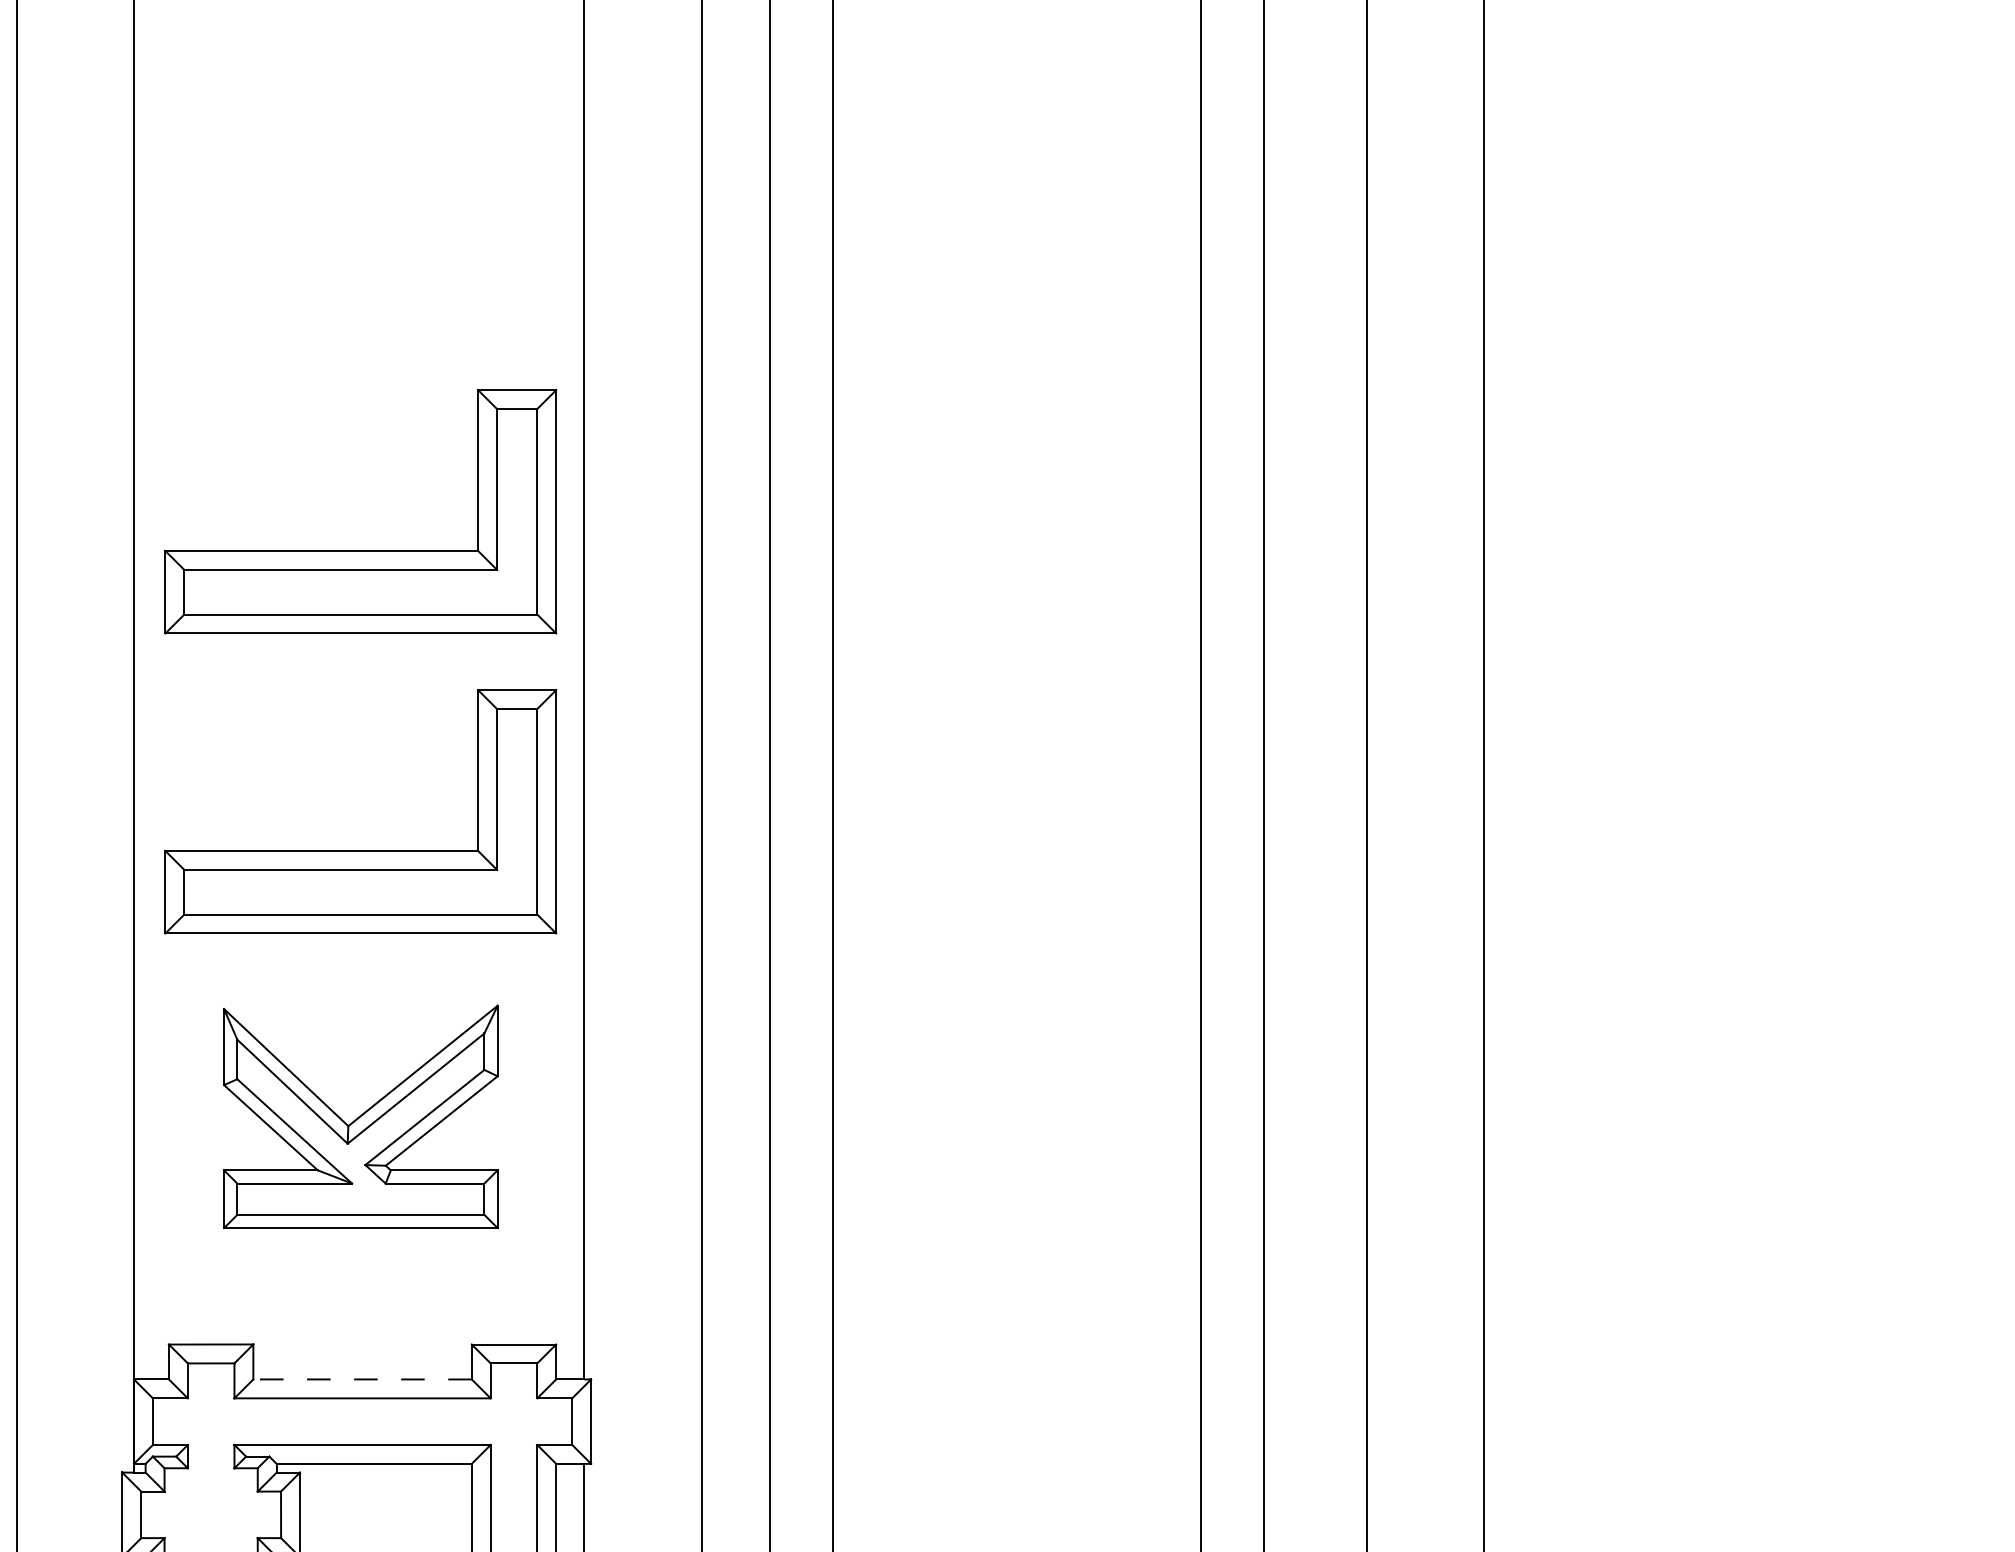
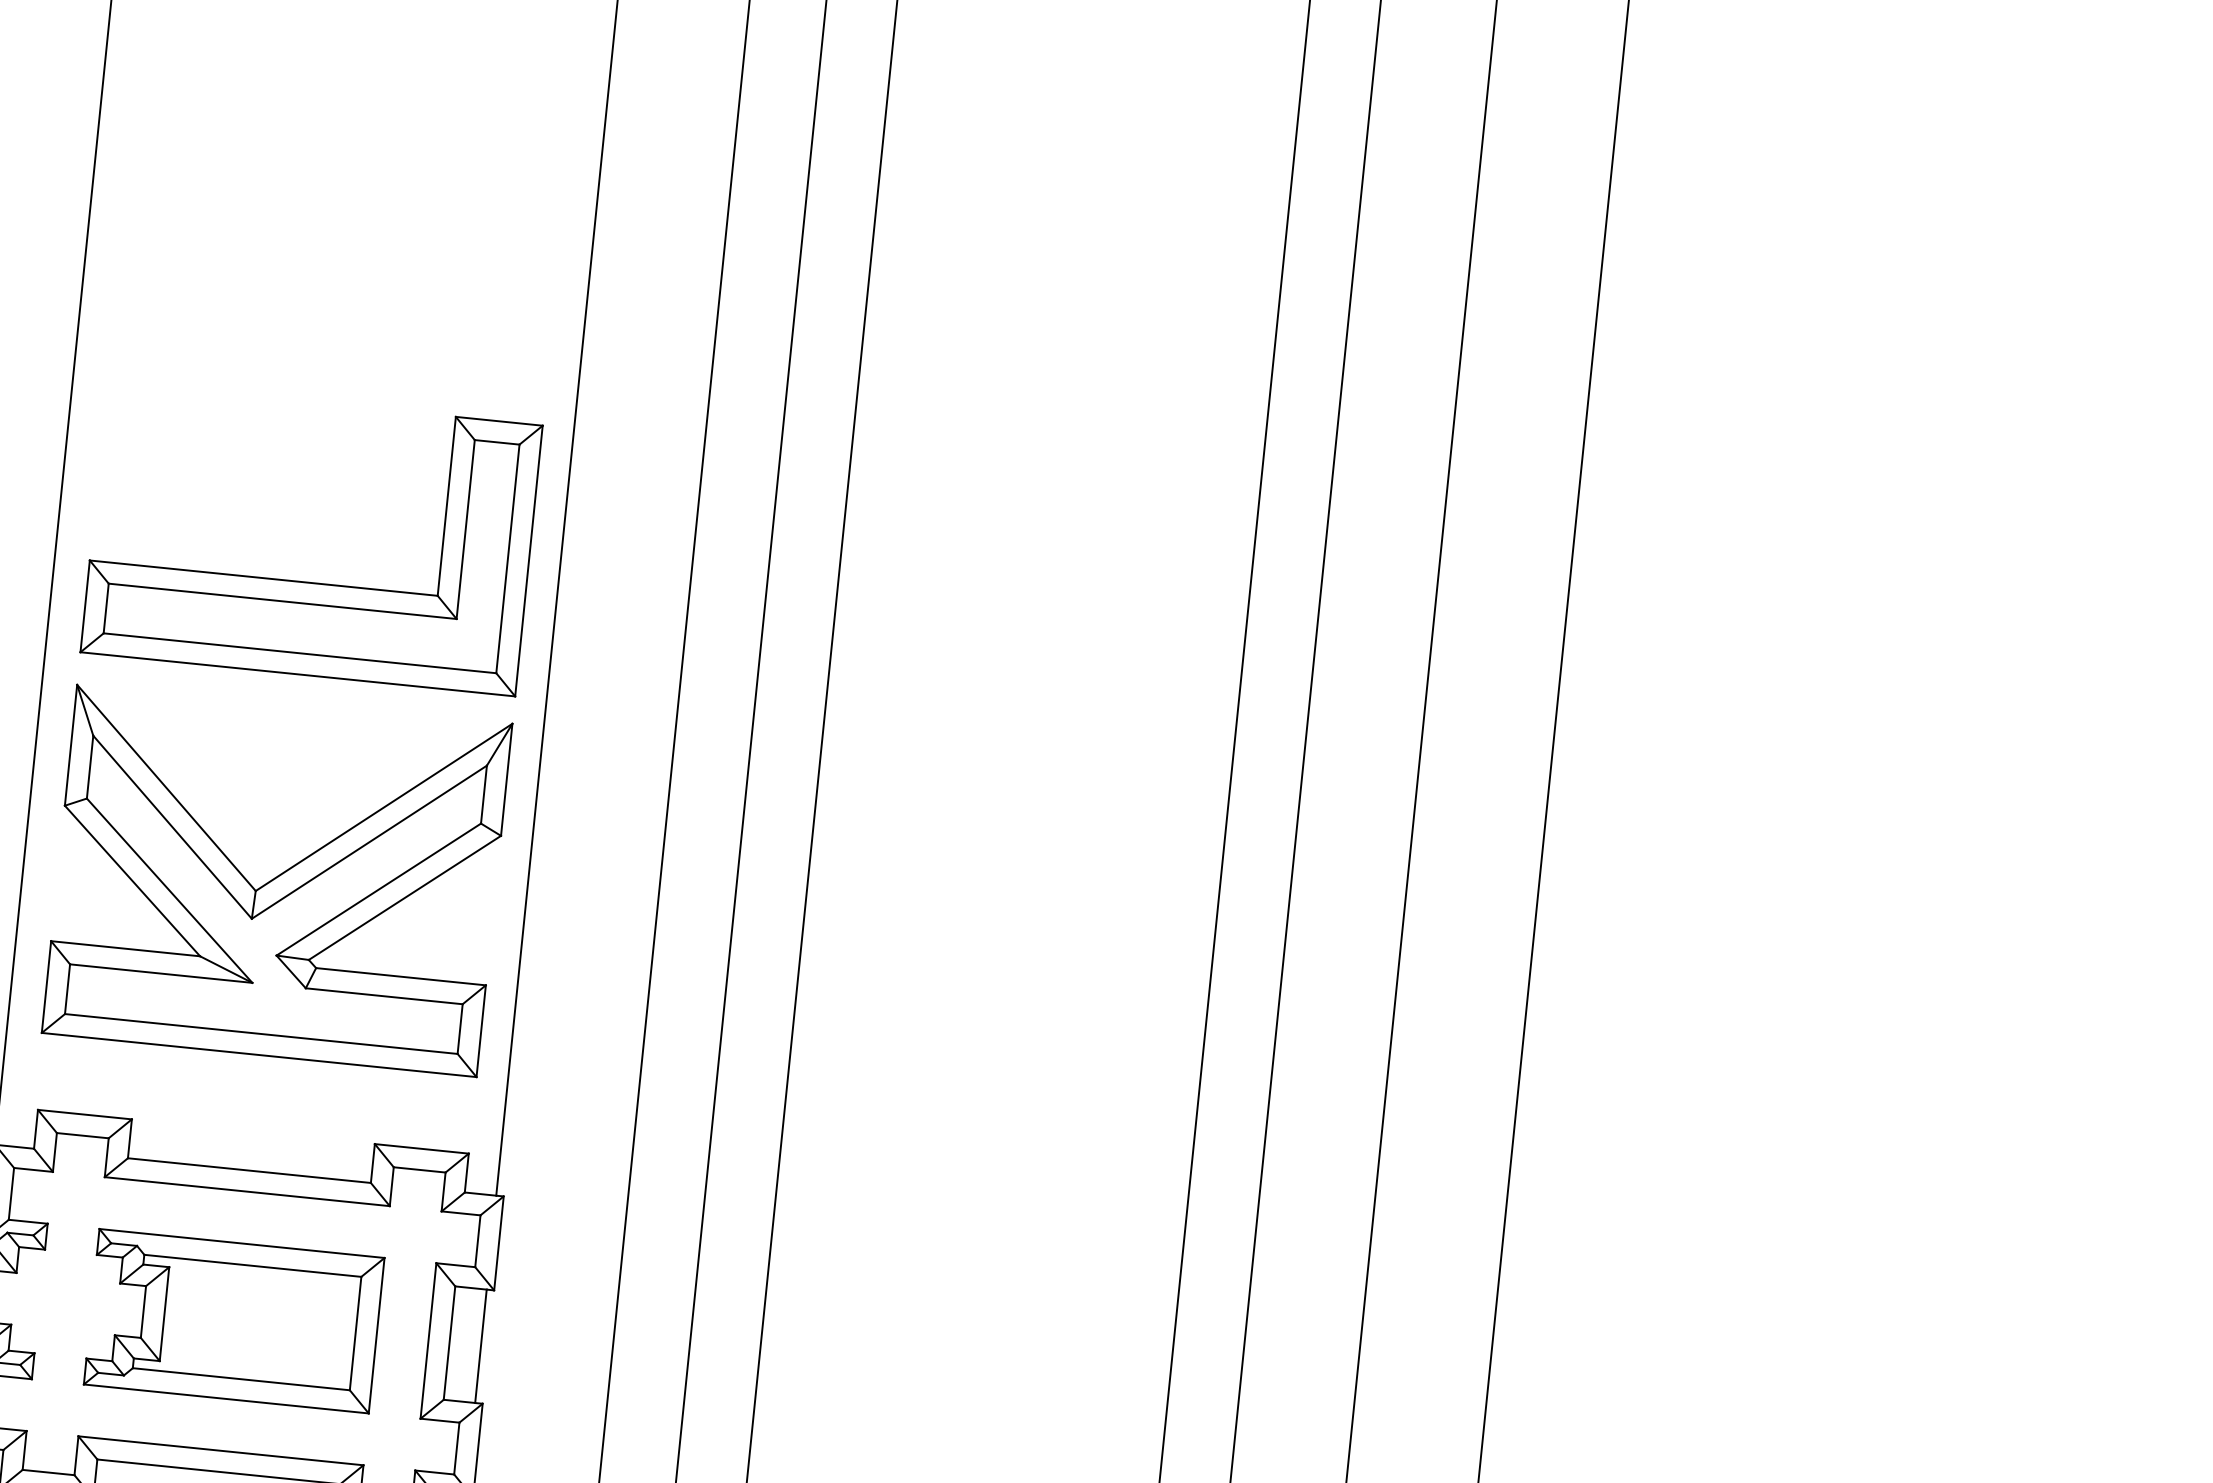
part: (360, 550) -> (340, 248), removed
part: (360, 1116) -> (276, 877), size x1.43
line: (362, 1379) -> (249, 1170), dashed -> solid

